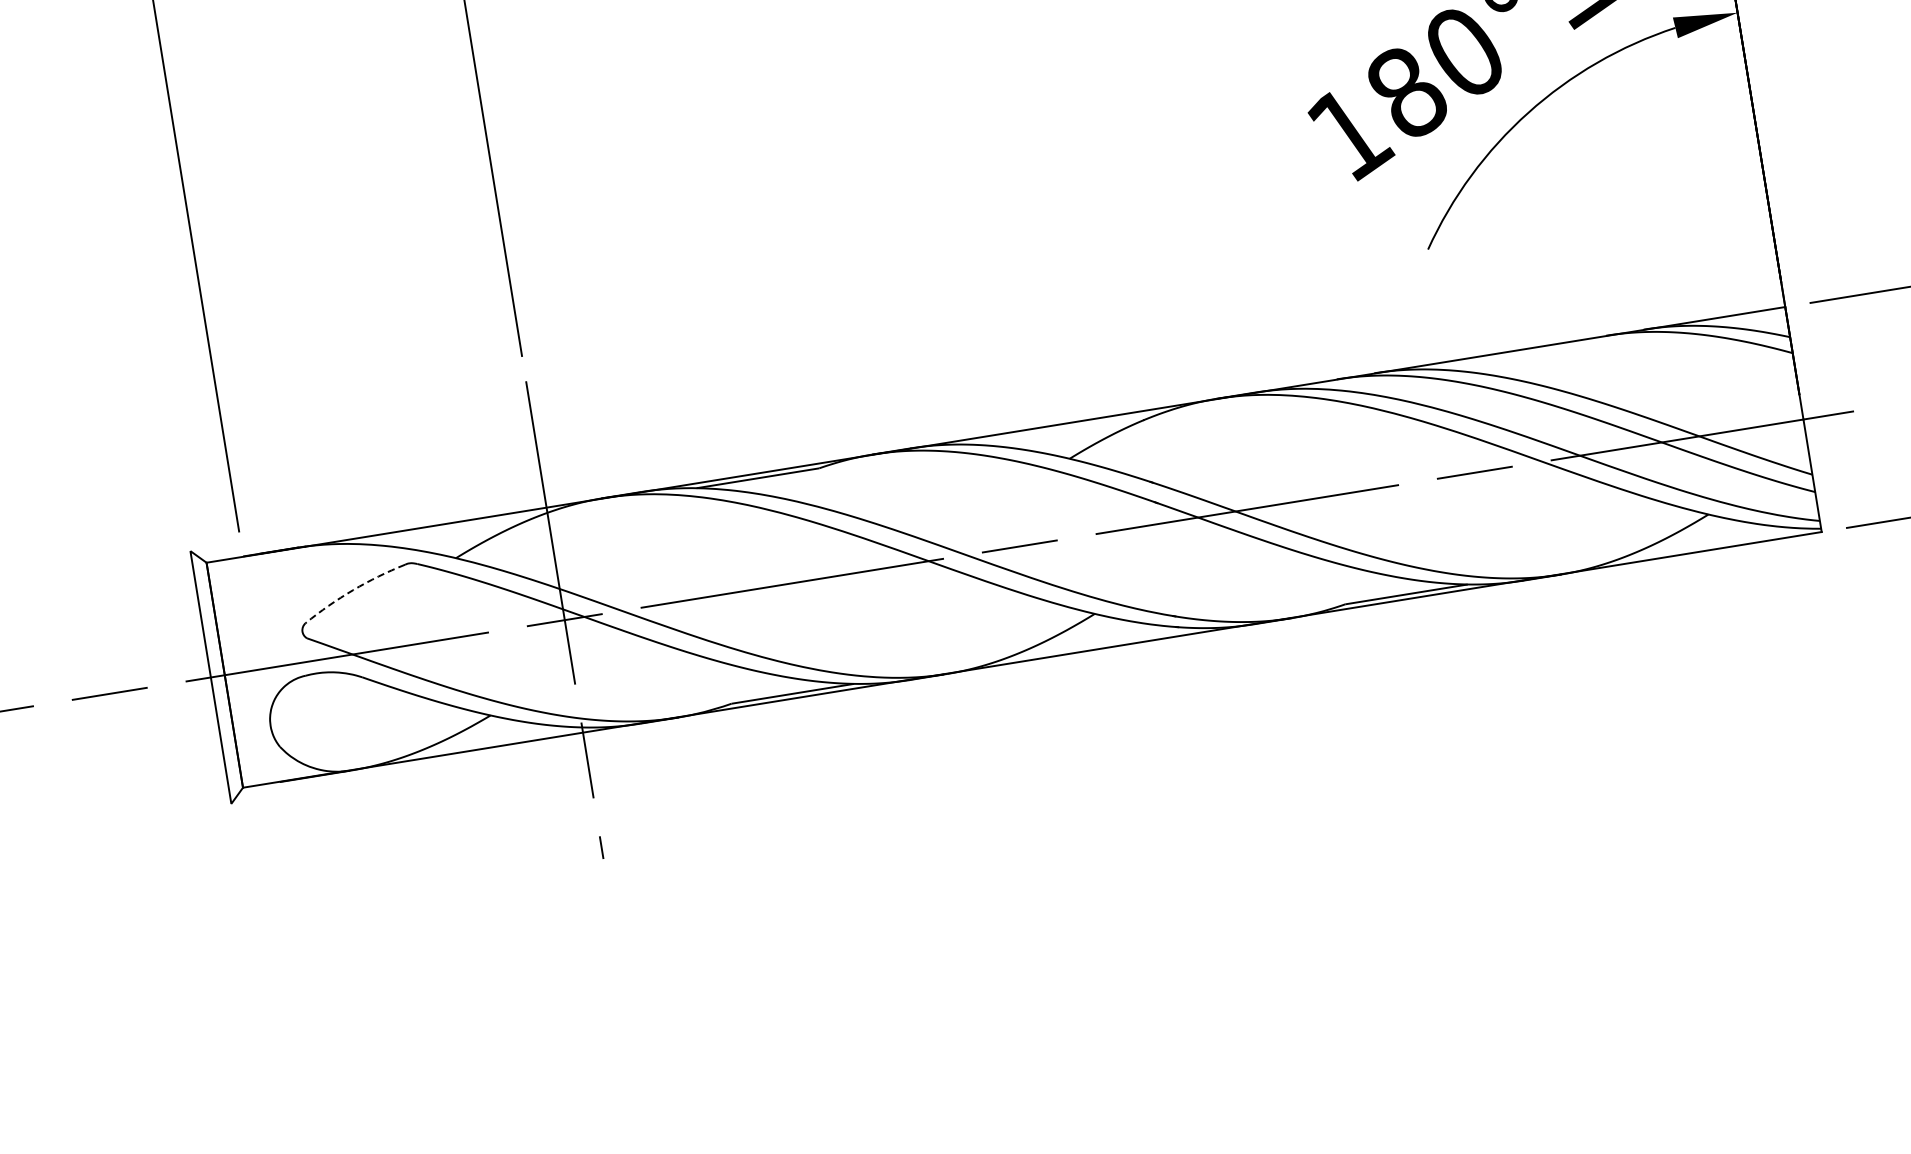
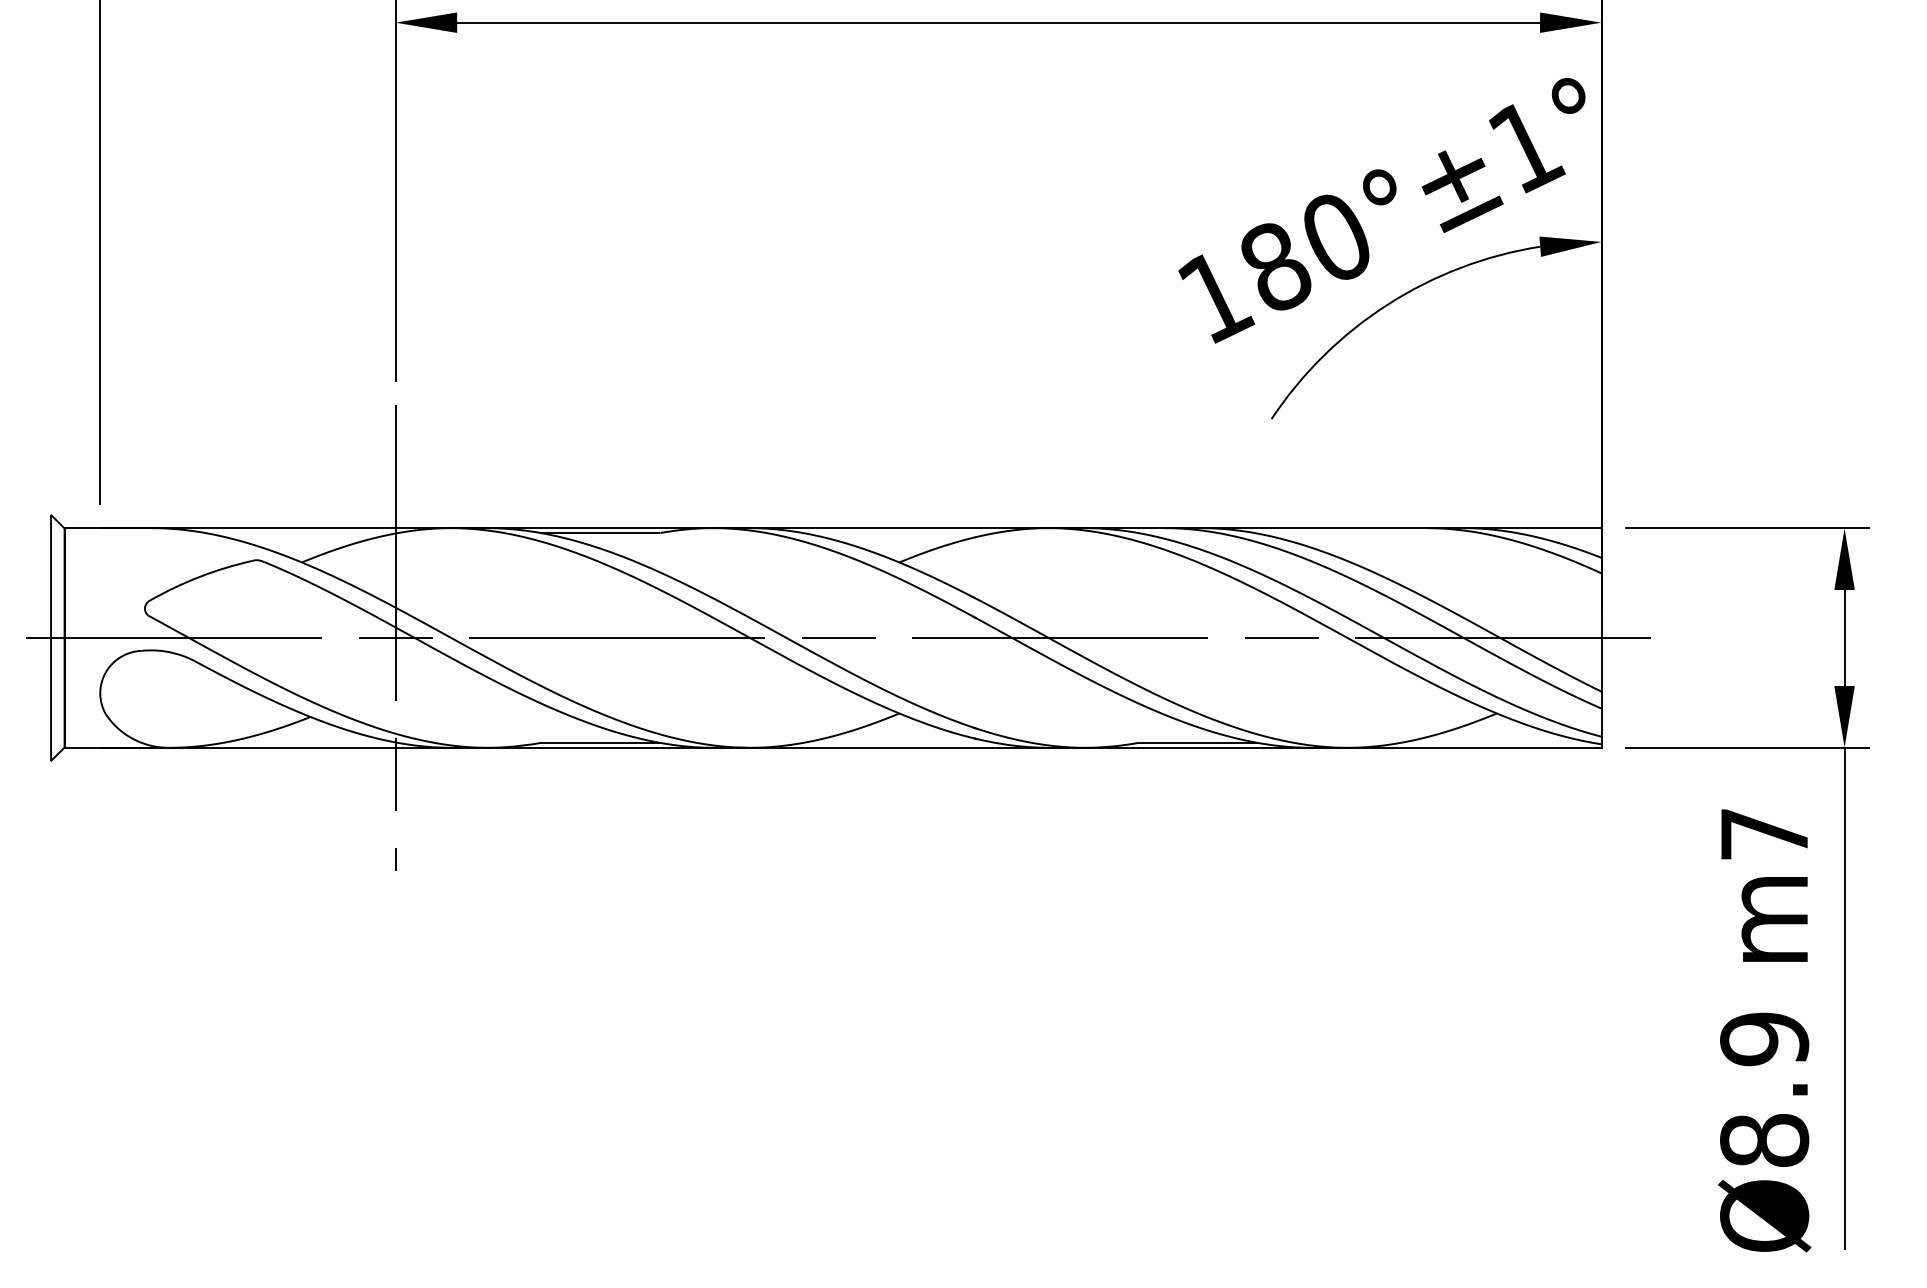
arc: (353, 590) -> (199, 577), dashed -> solid

